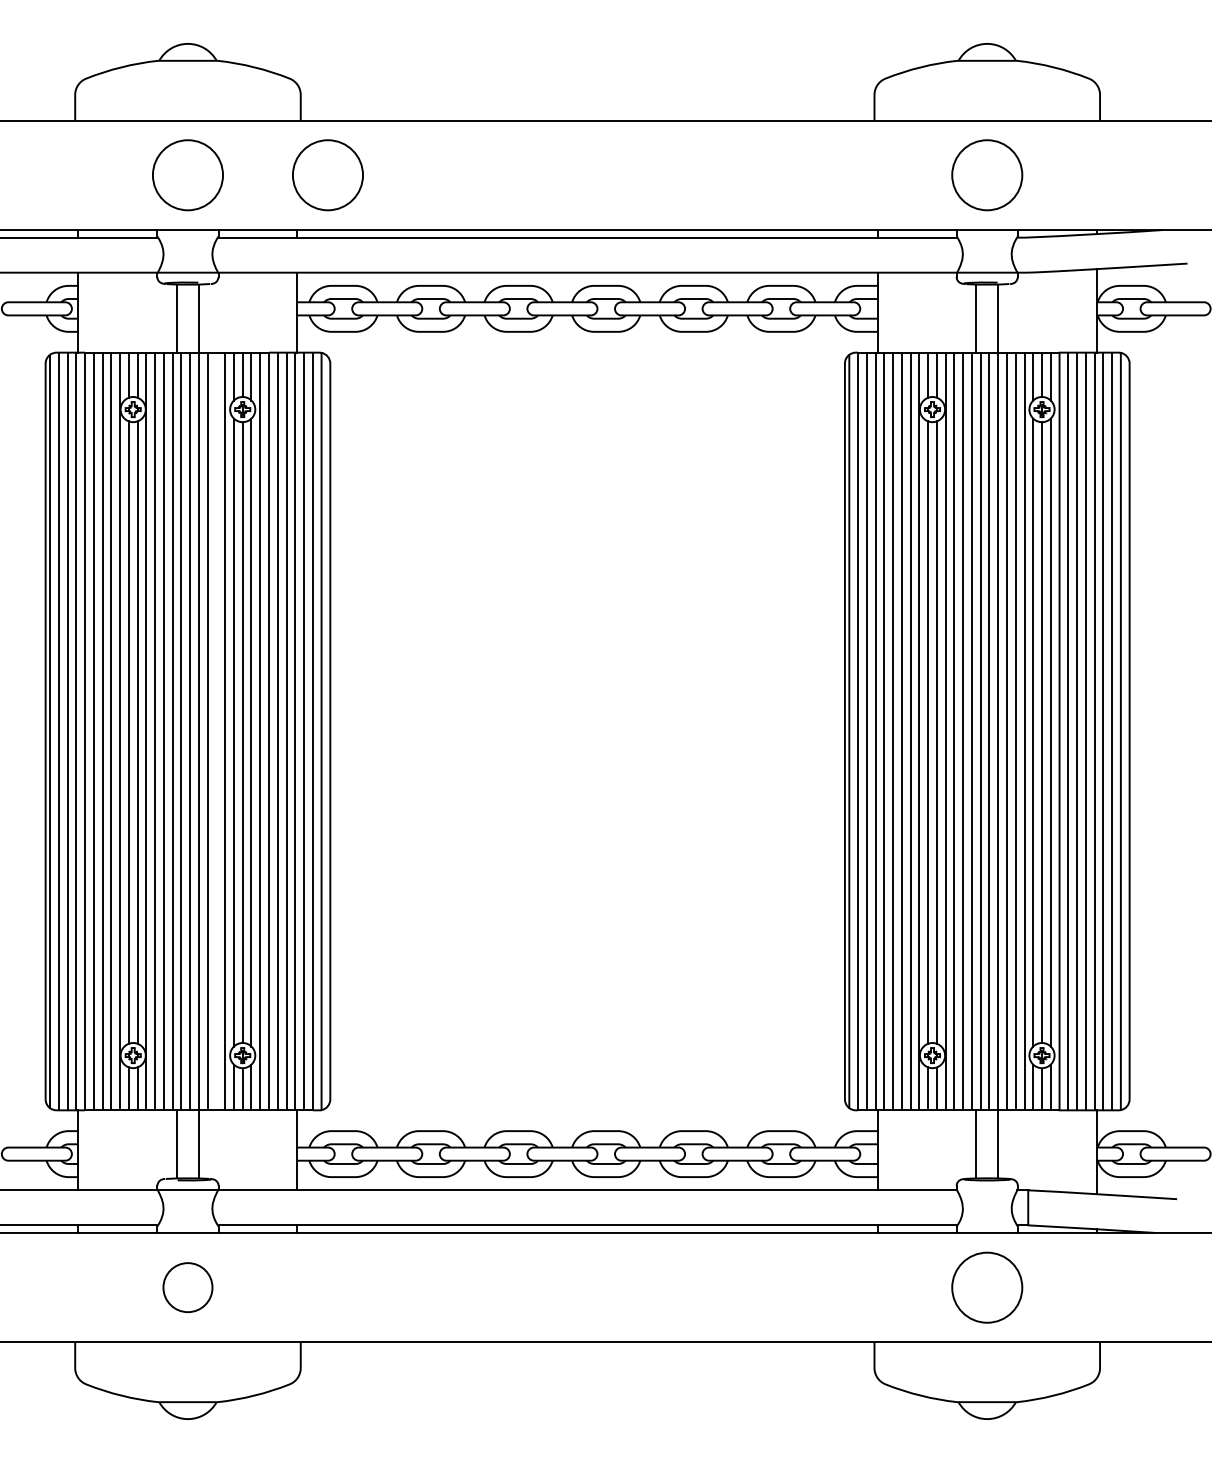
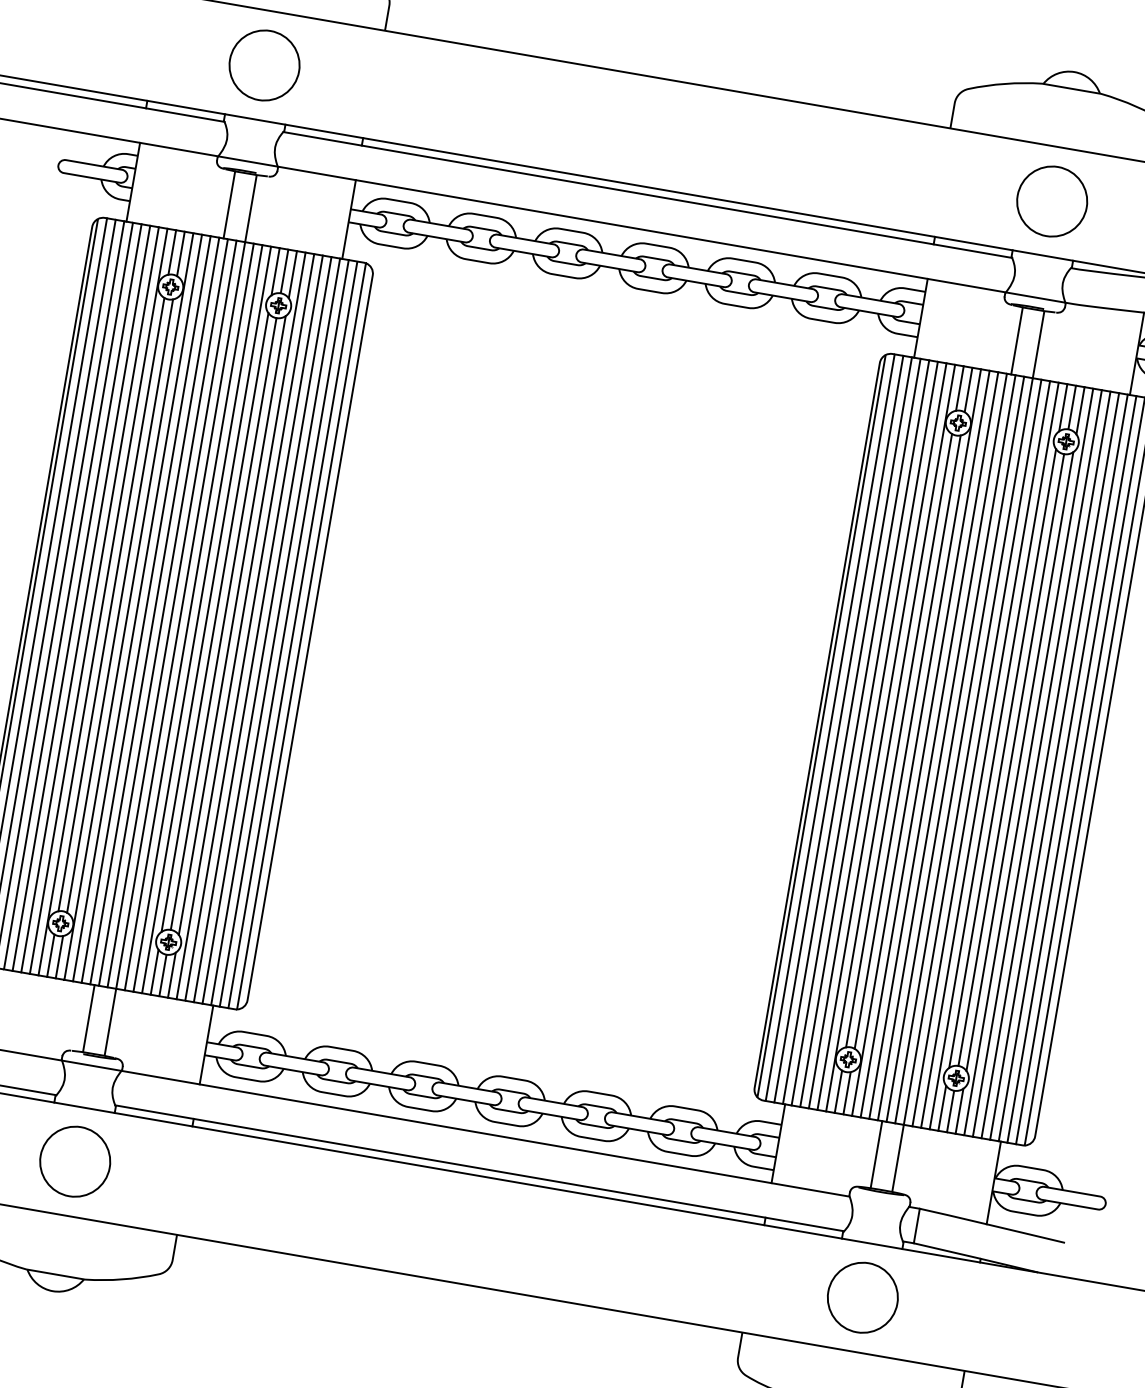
circle: (327, 175) -> (402, 89), removed
line: (216, 731) -> (198, 618), added
circle: (187, 1287) -> (74, 1161), size x1.43

